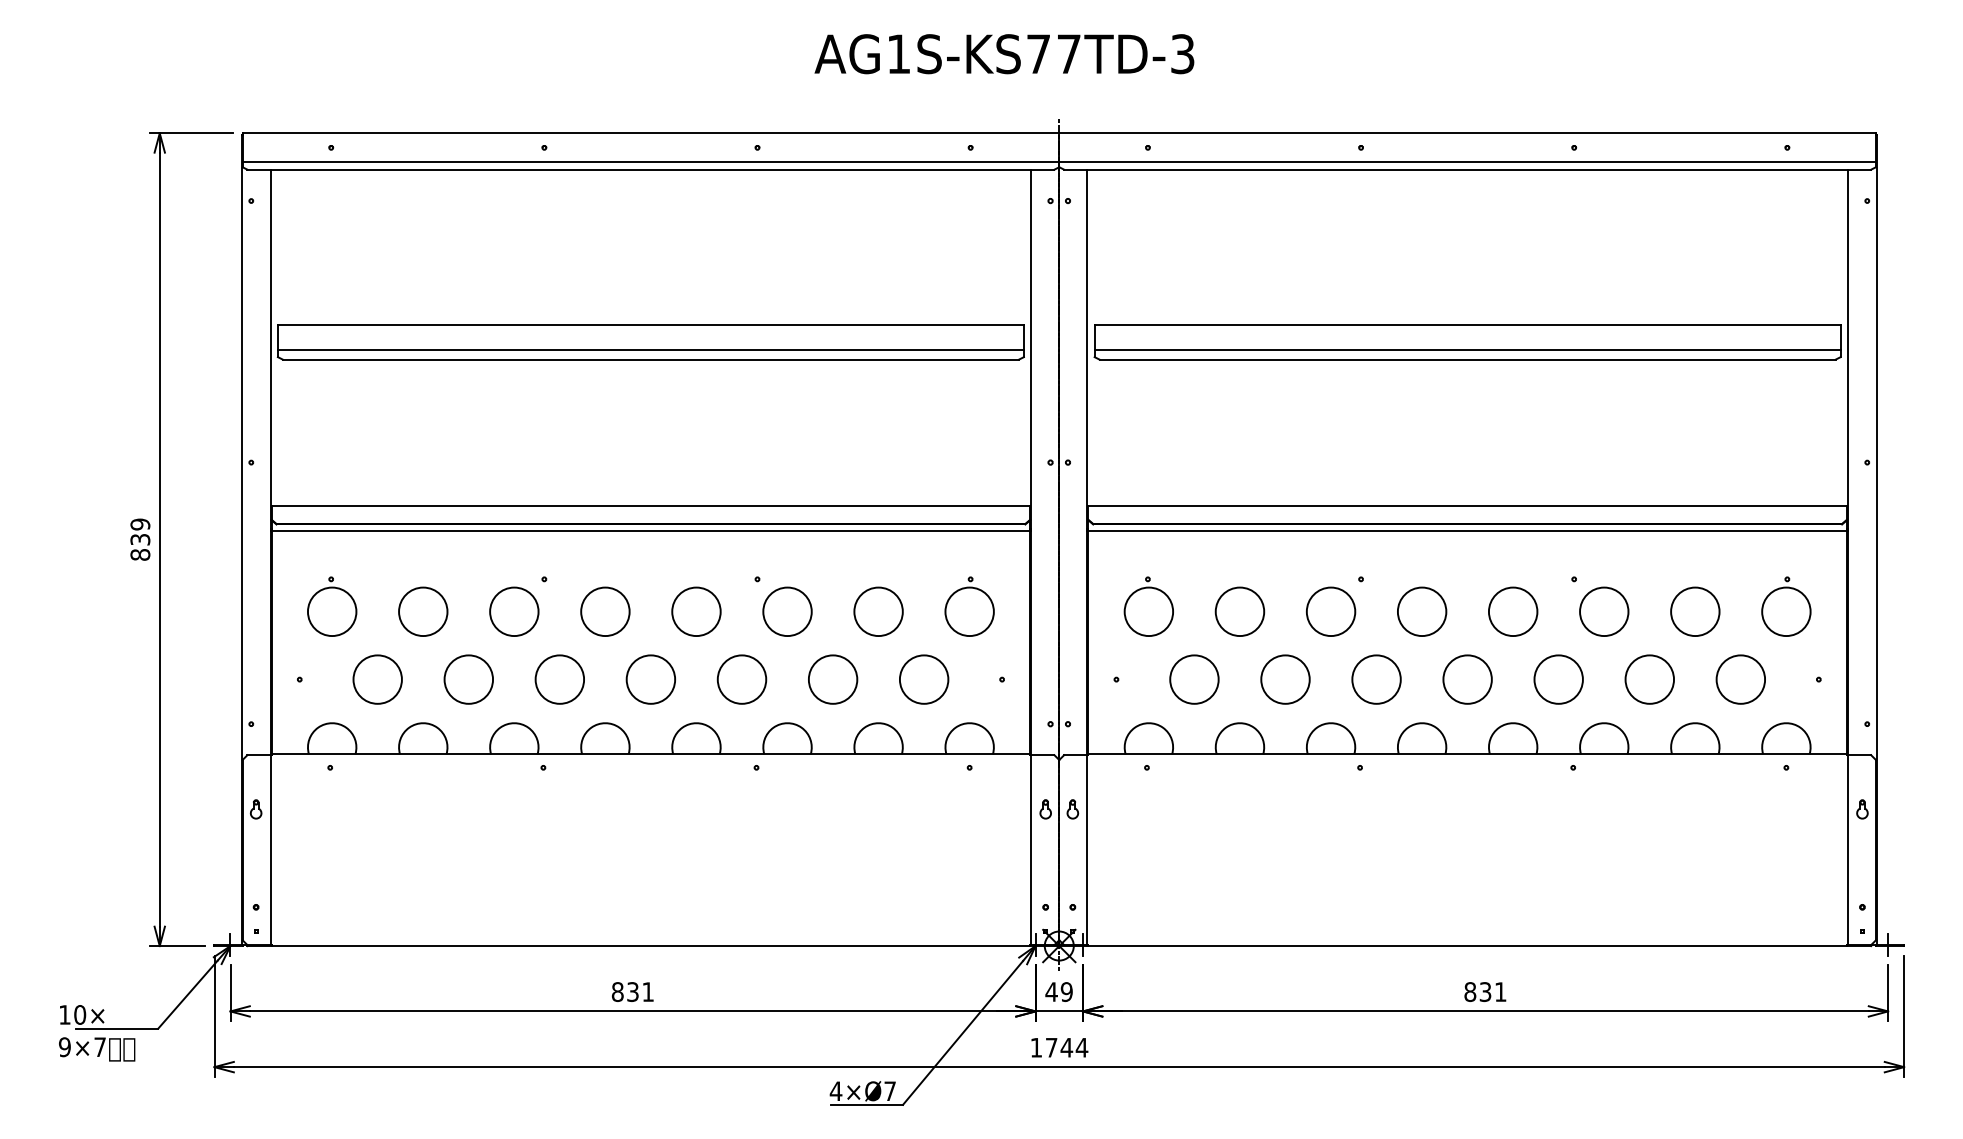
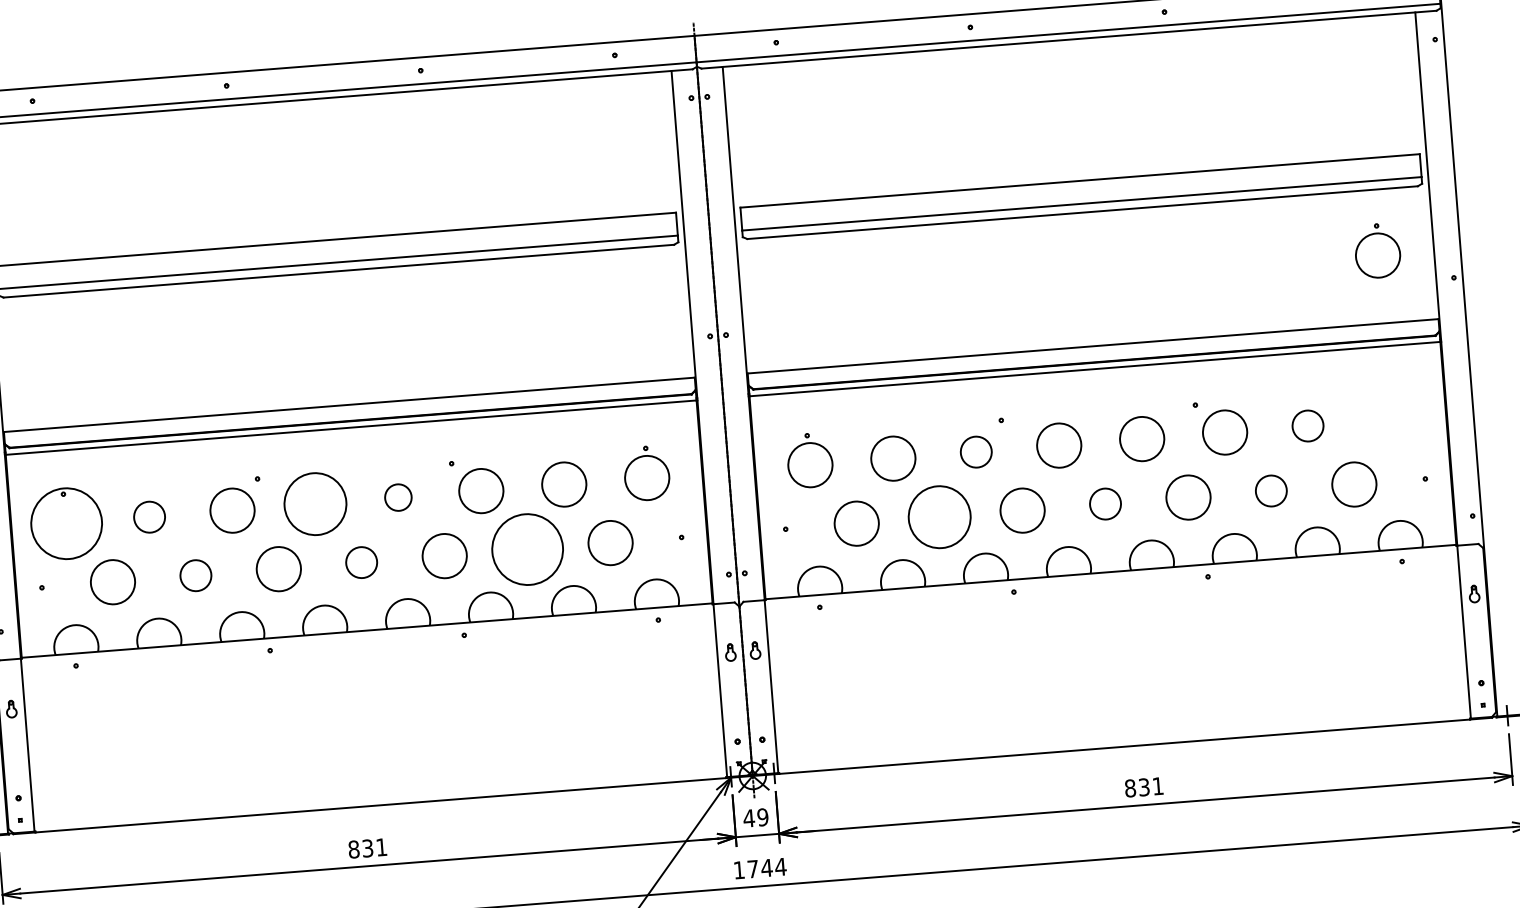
part: (1786, 606) -> (1377, 250), moved
circle: (331, 611) -> (66, 523), size x1.6
circle: (423, 611) -> (149, 516), size x0.7
circle: (605, 611) -> (315, 503), size x1.4
circle: (696, 611) -> (398, 497), size x0.6
circle: (1330, 611) -> (975, 451), size x0.7
circle: (1695, 611) -> (1308, 425), size x0.7
circle: (468, 679) -> (195, 575), size x0.7
circle: (650, 679) -> (361, 562), size x0.7
circle: (832, 679) -> (527, 549), size x1.6
circle: (1285, 679) -> (939, 517), size x1.4
circle: (1467, 679) -> (1105, 504), size x0.7
circle: (1649, 679) -> (1271, 490), size x0.7

